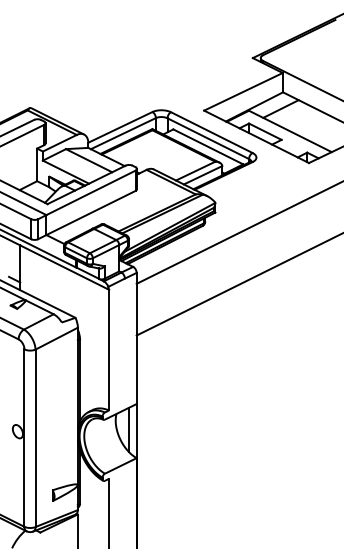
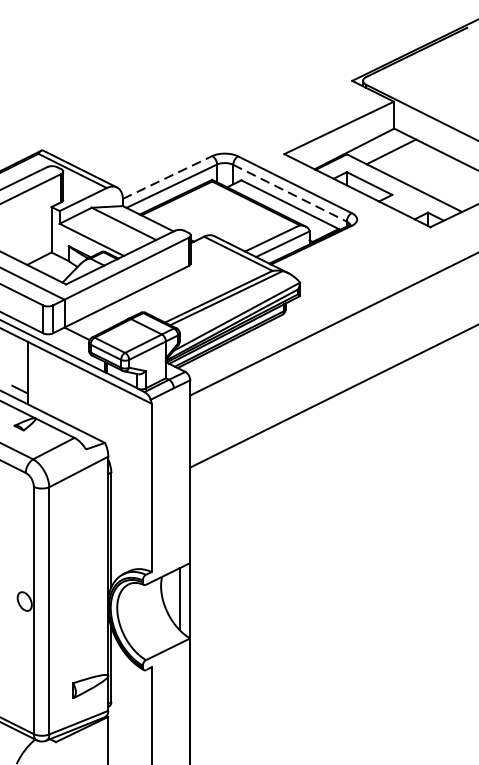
line: (120, 127) -> (167, 177), solid -> dashed
line: (208, 138) -> (290, 192), solid -> dashed

